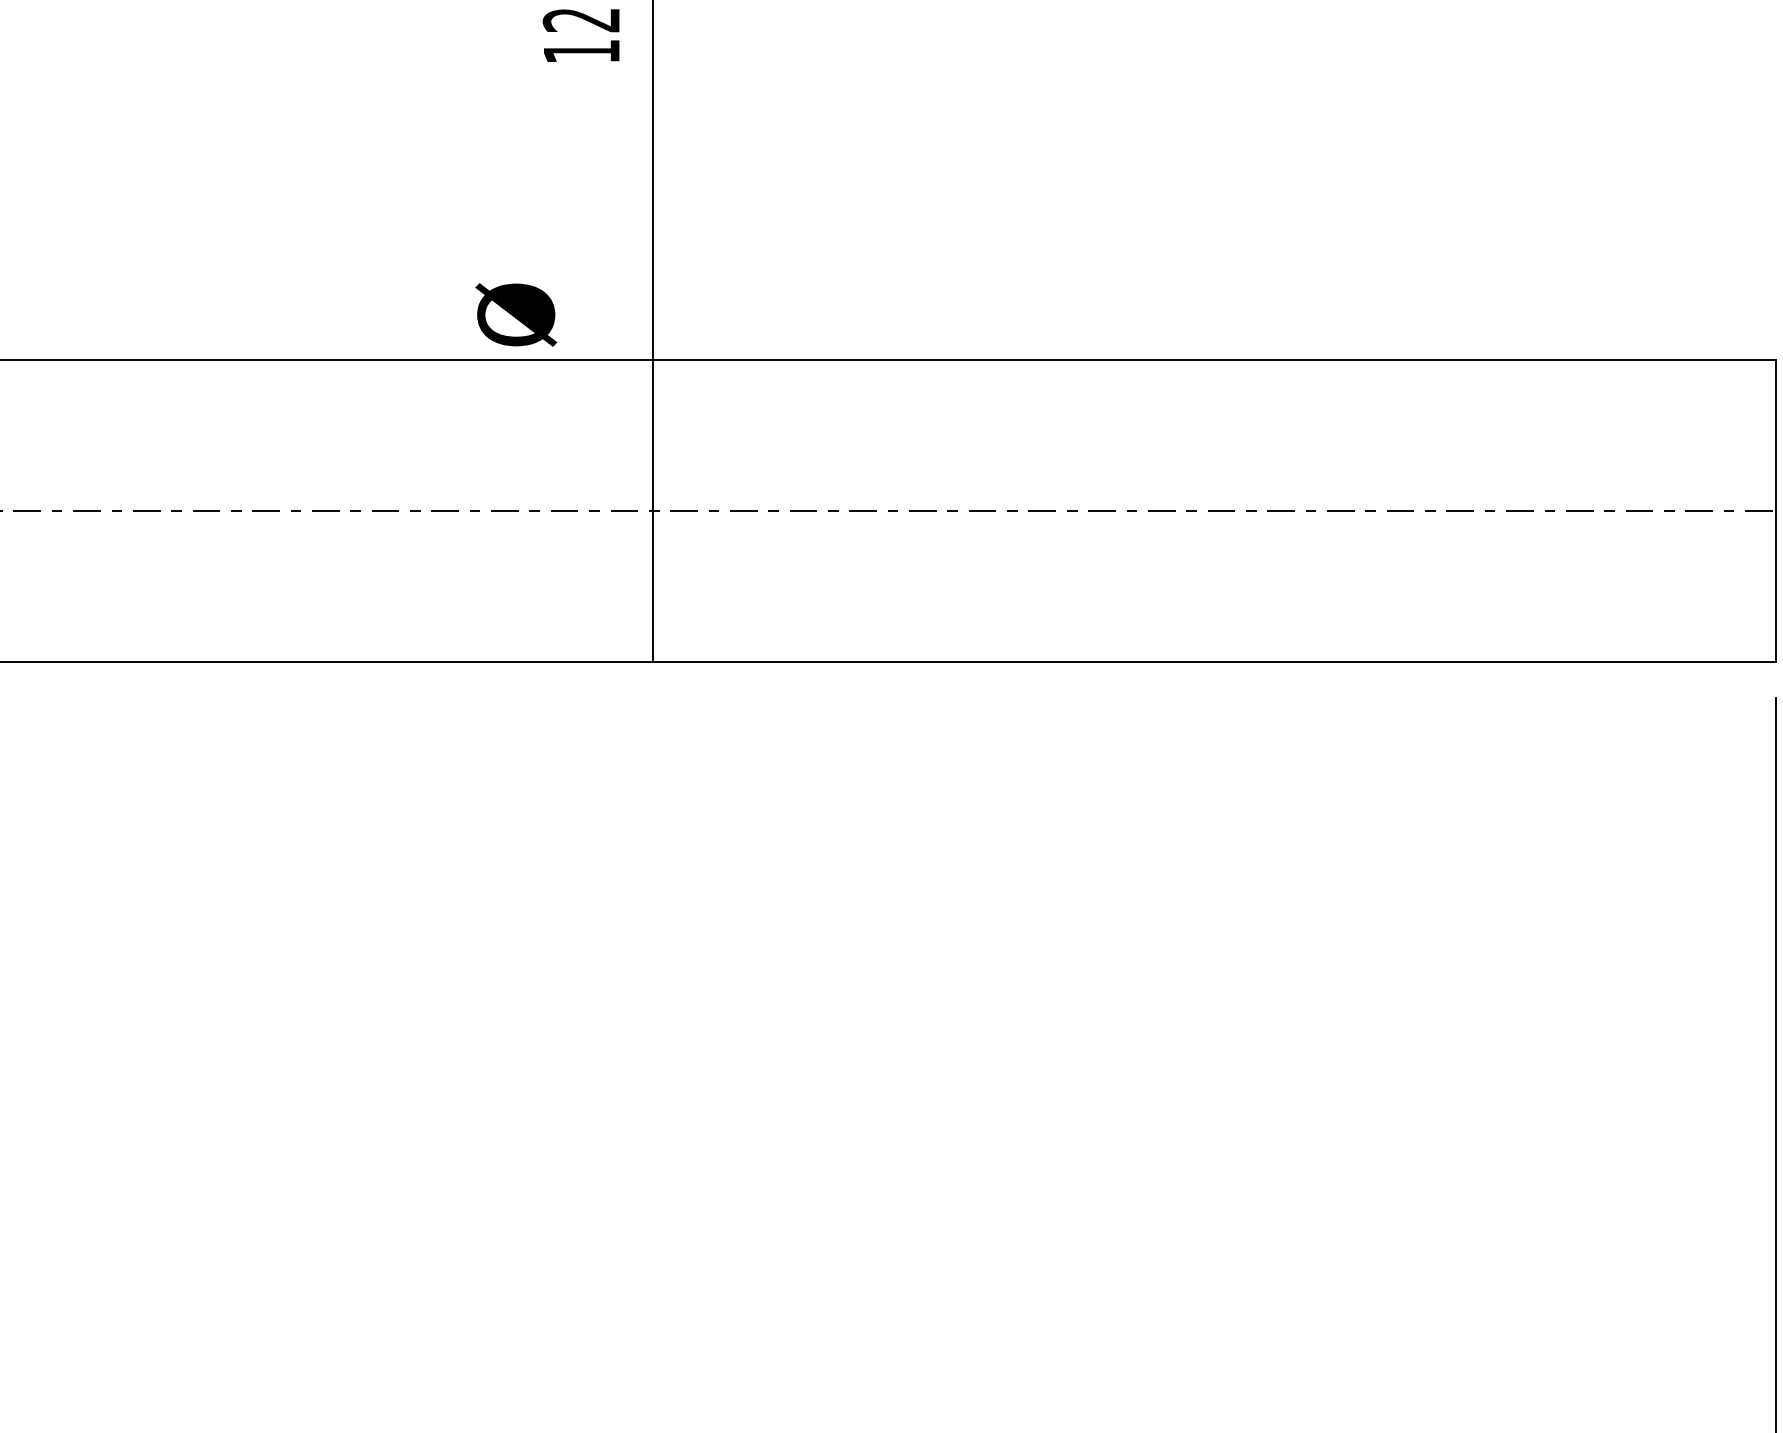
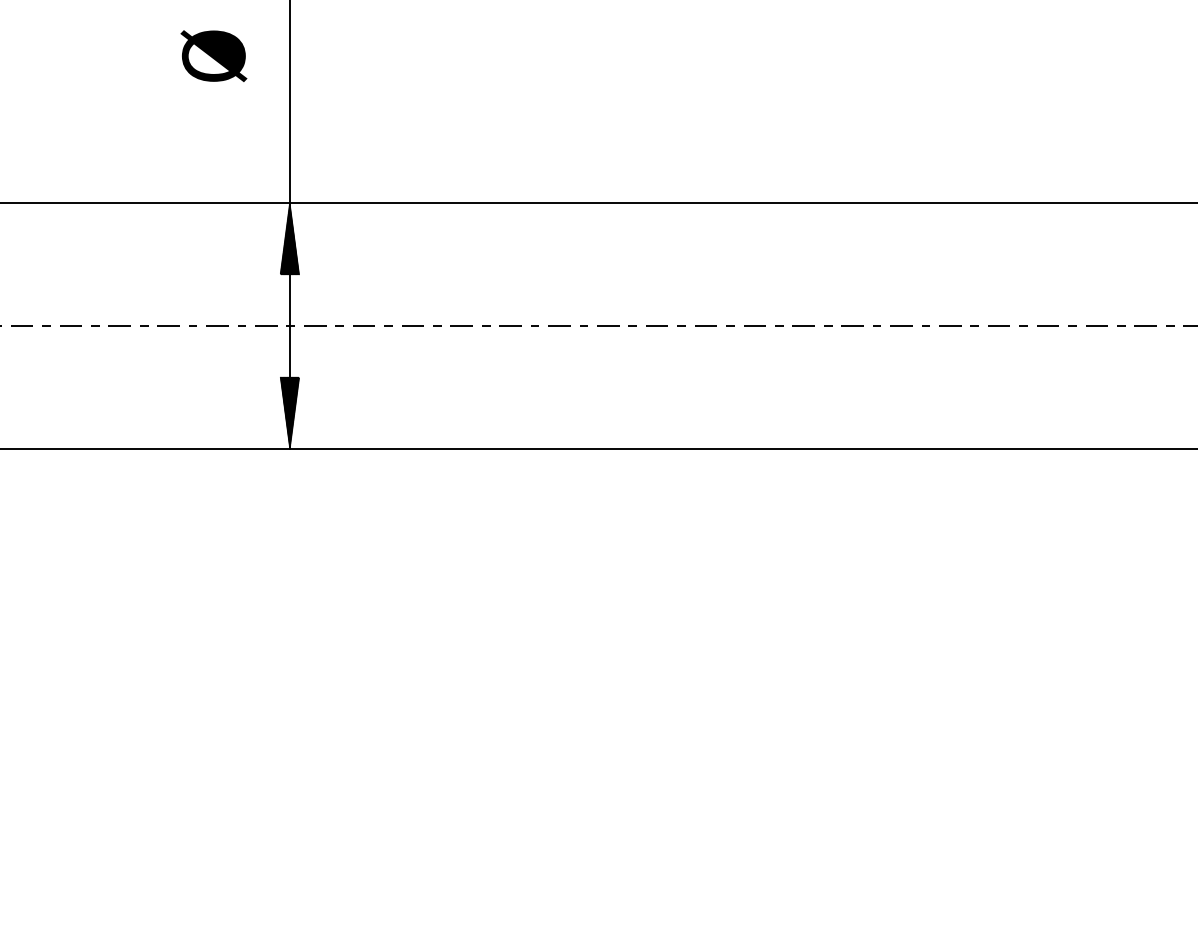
text: (516, 314) -> (214, 55), moved
hatch: (652, 403) -> (289, 238), added
hatch: (652, 617) -> (289, 413), added

